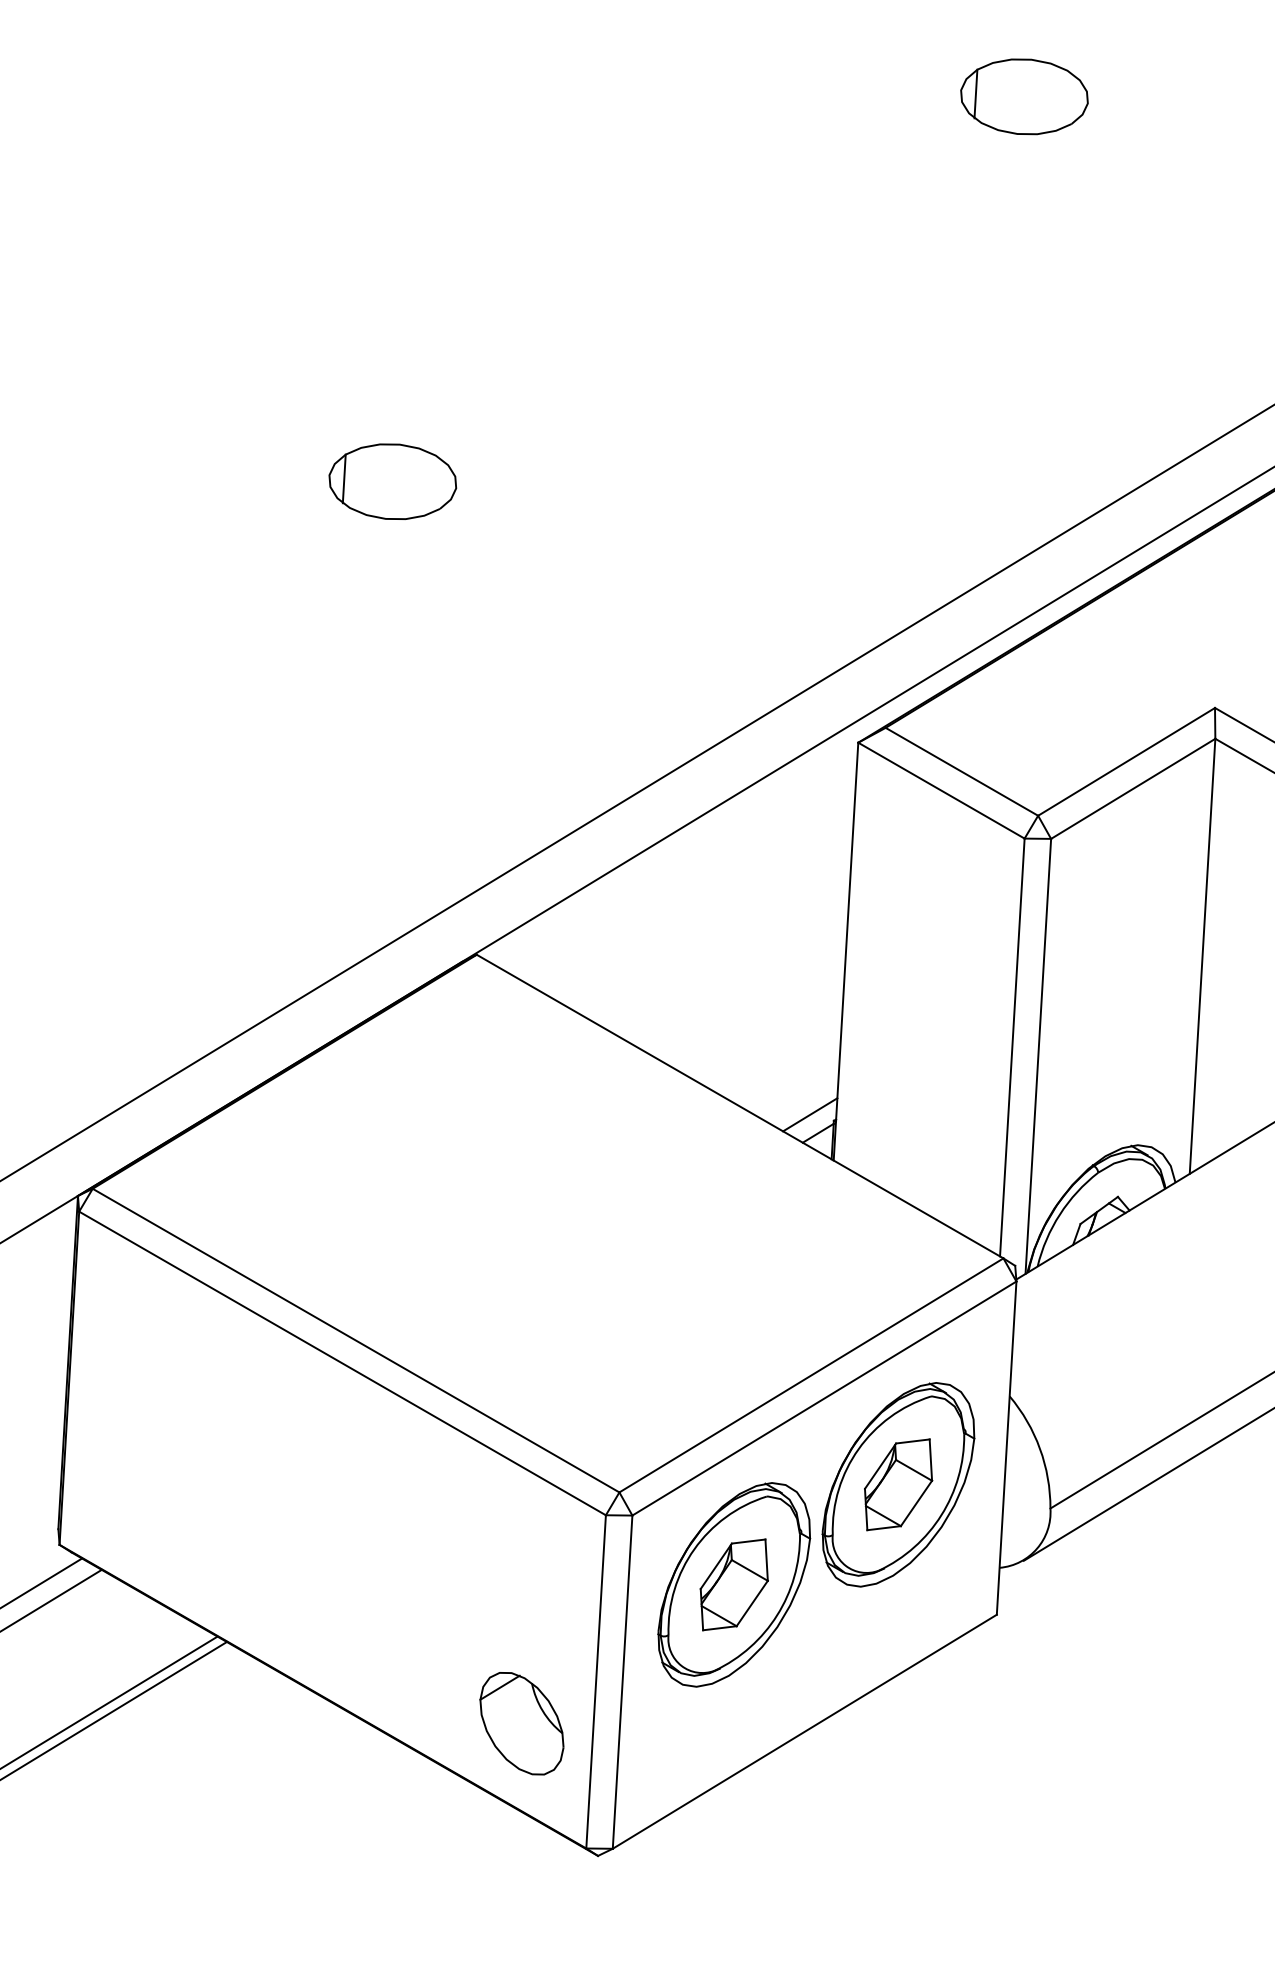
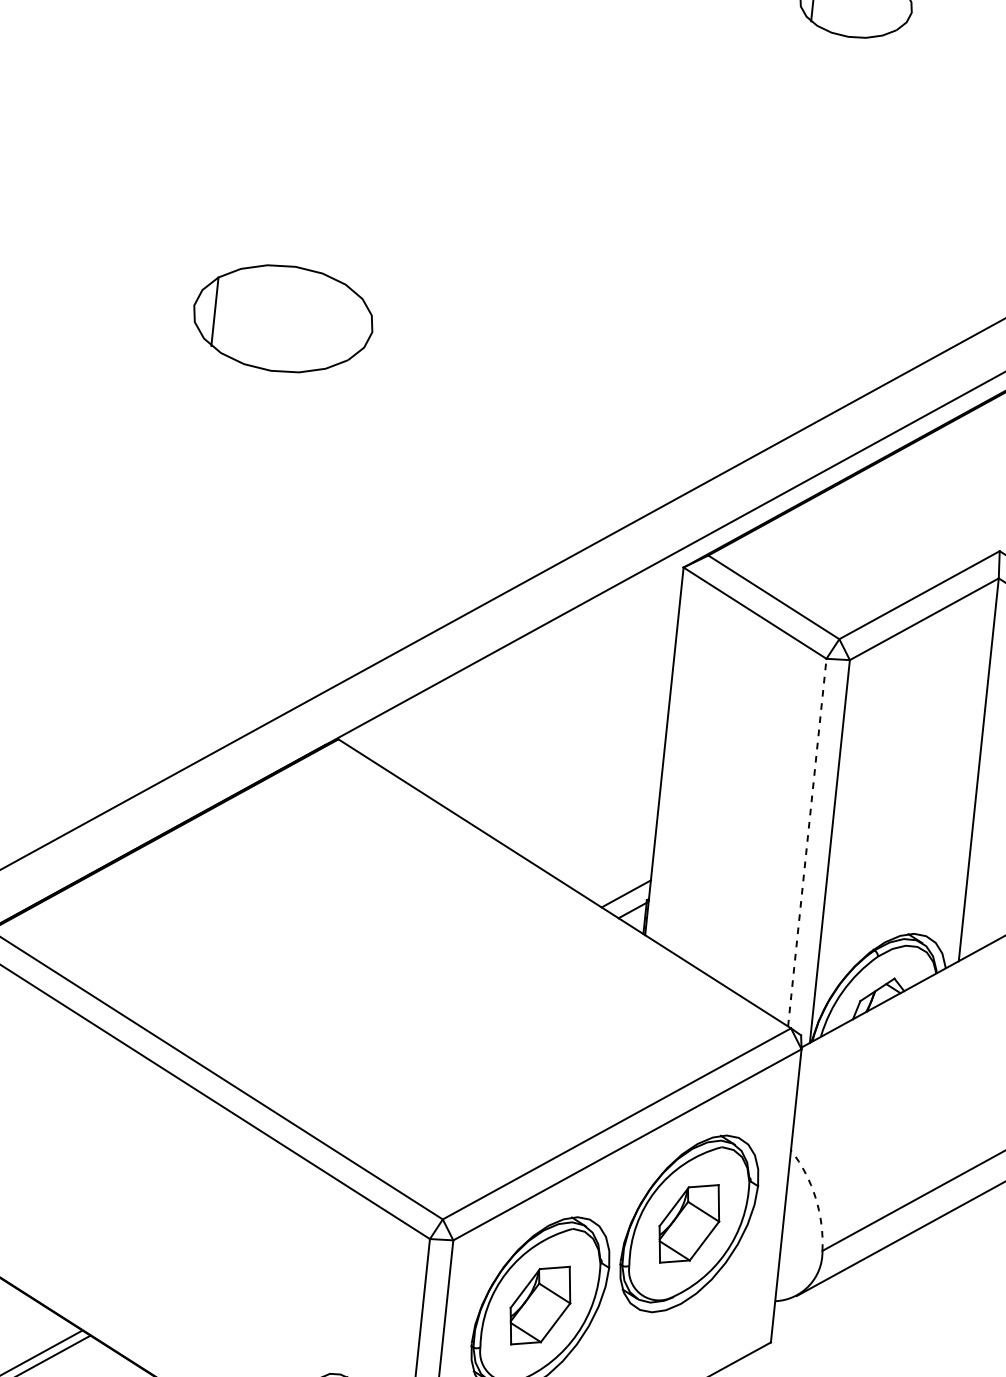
part: (392, 481) -> (283, 318), size x1.6
line: (1012, 1047) -> (807, 842), solid -> dashed
arc: (1040, 1448) -> (816, 1197), solid -> dashed

